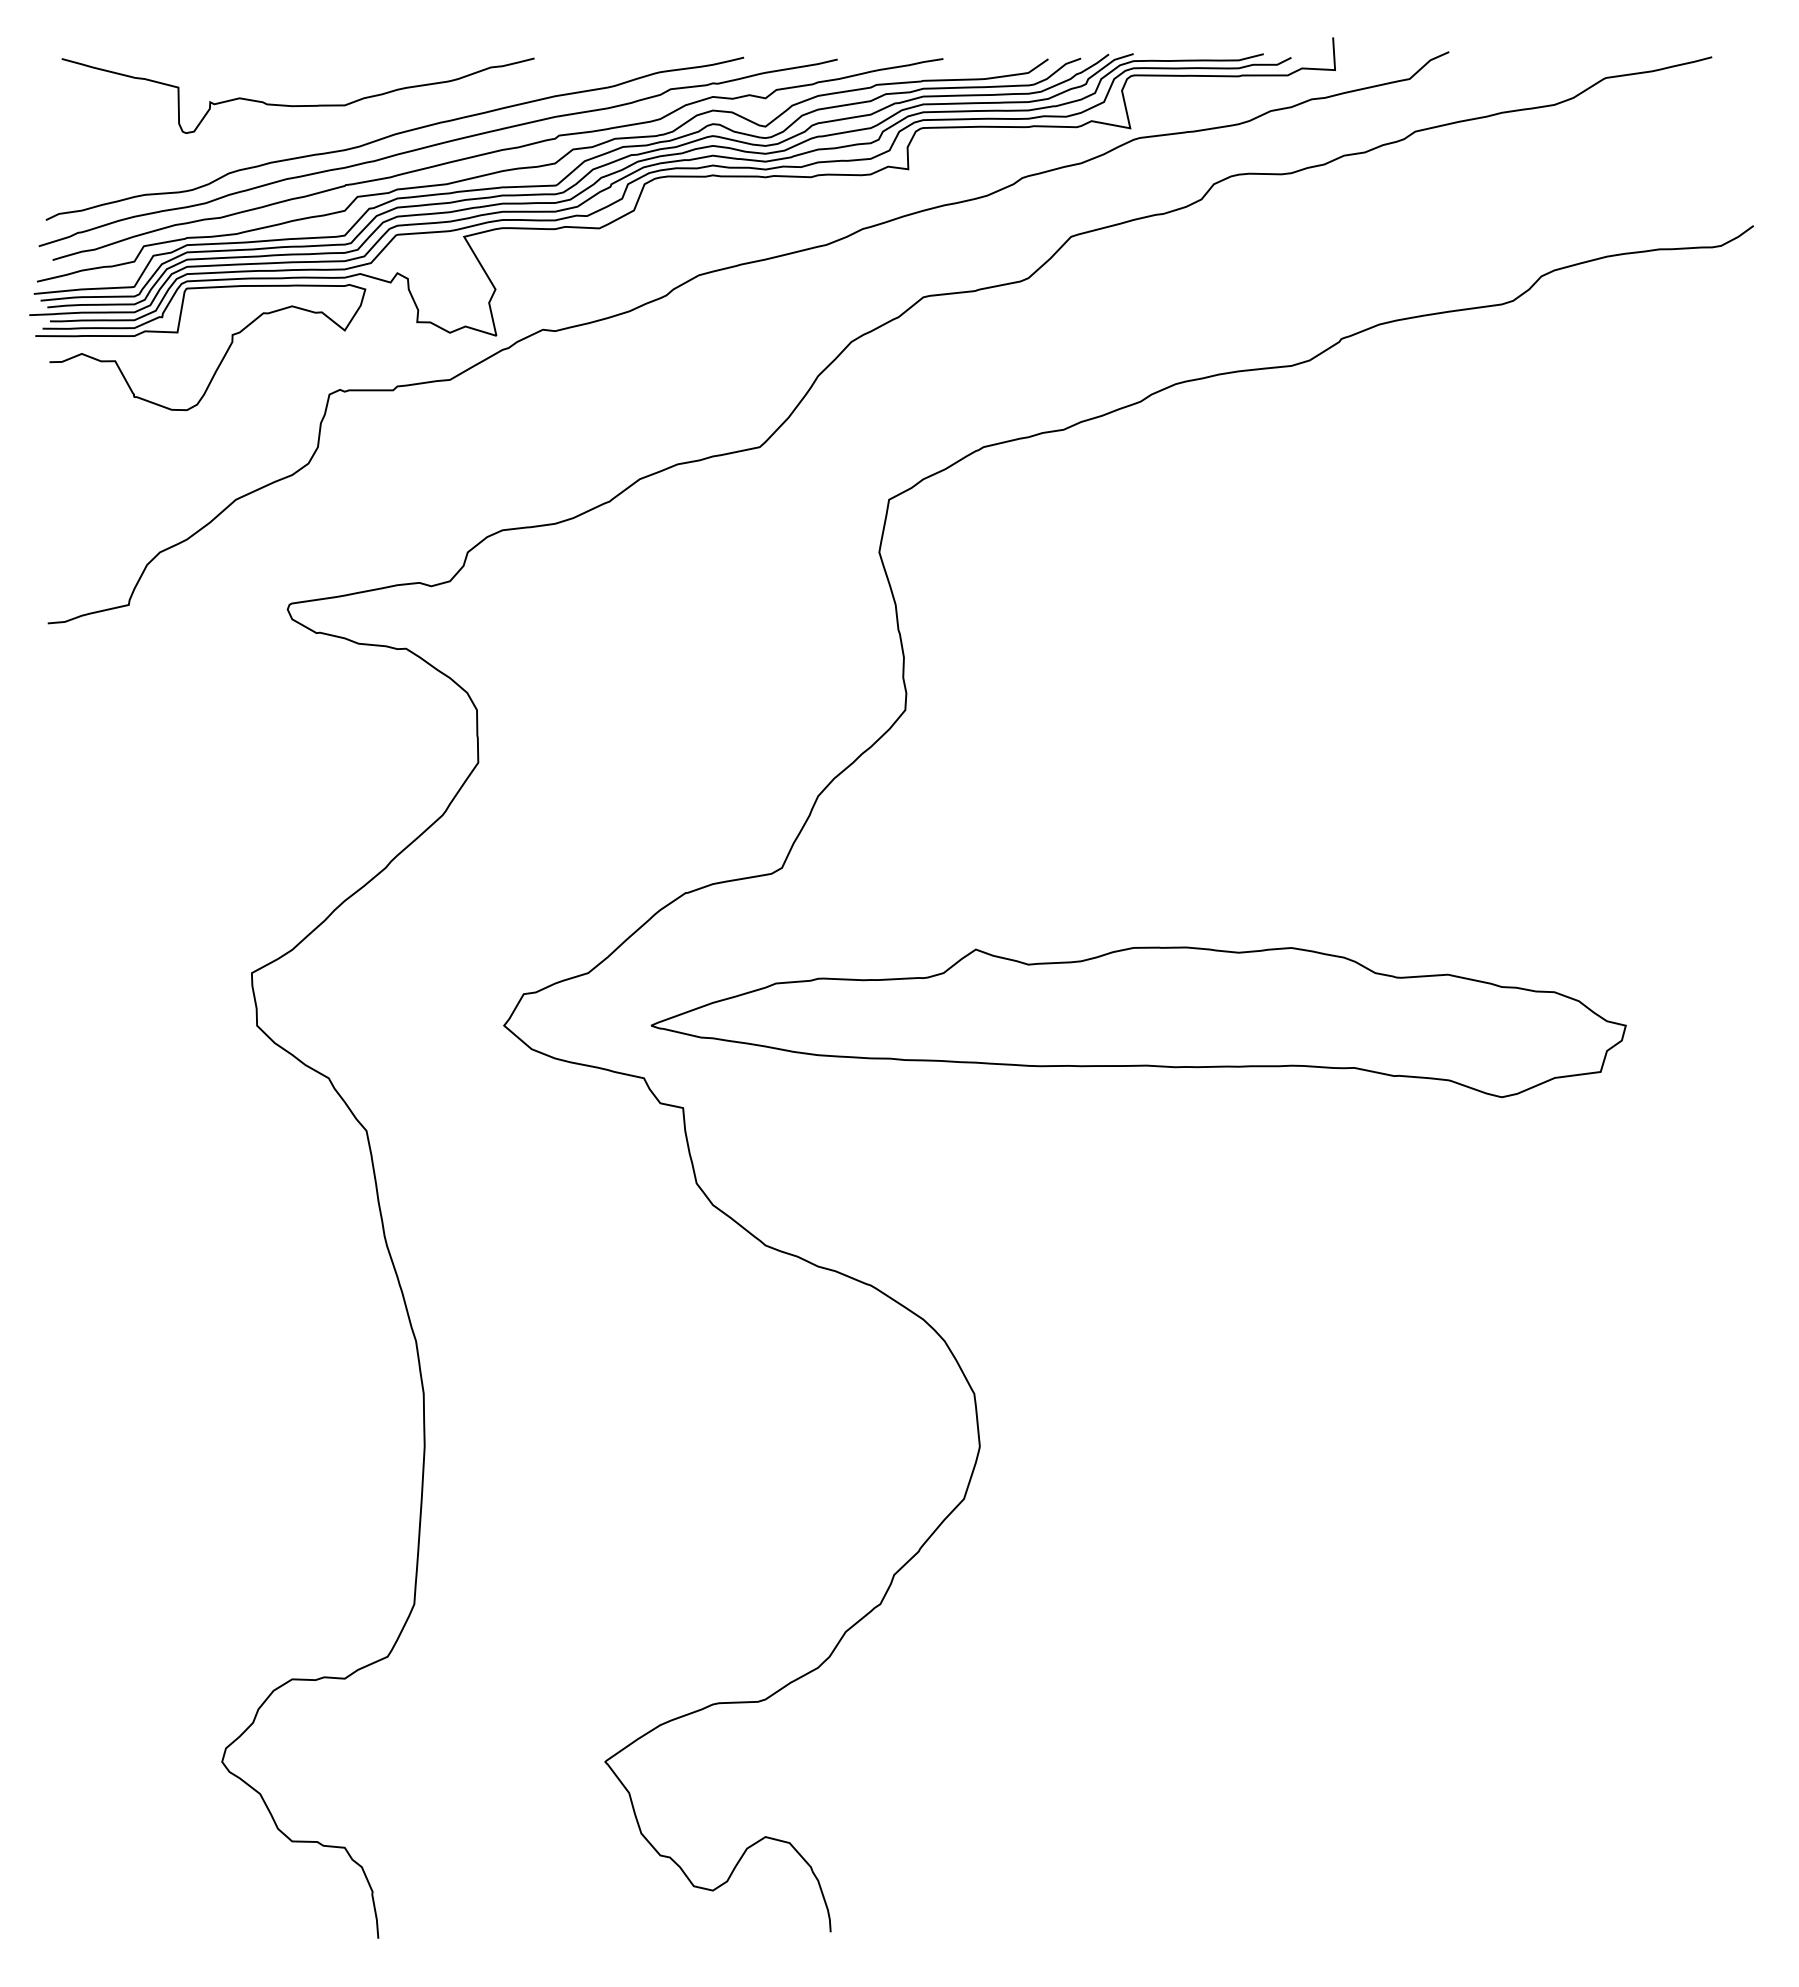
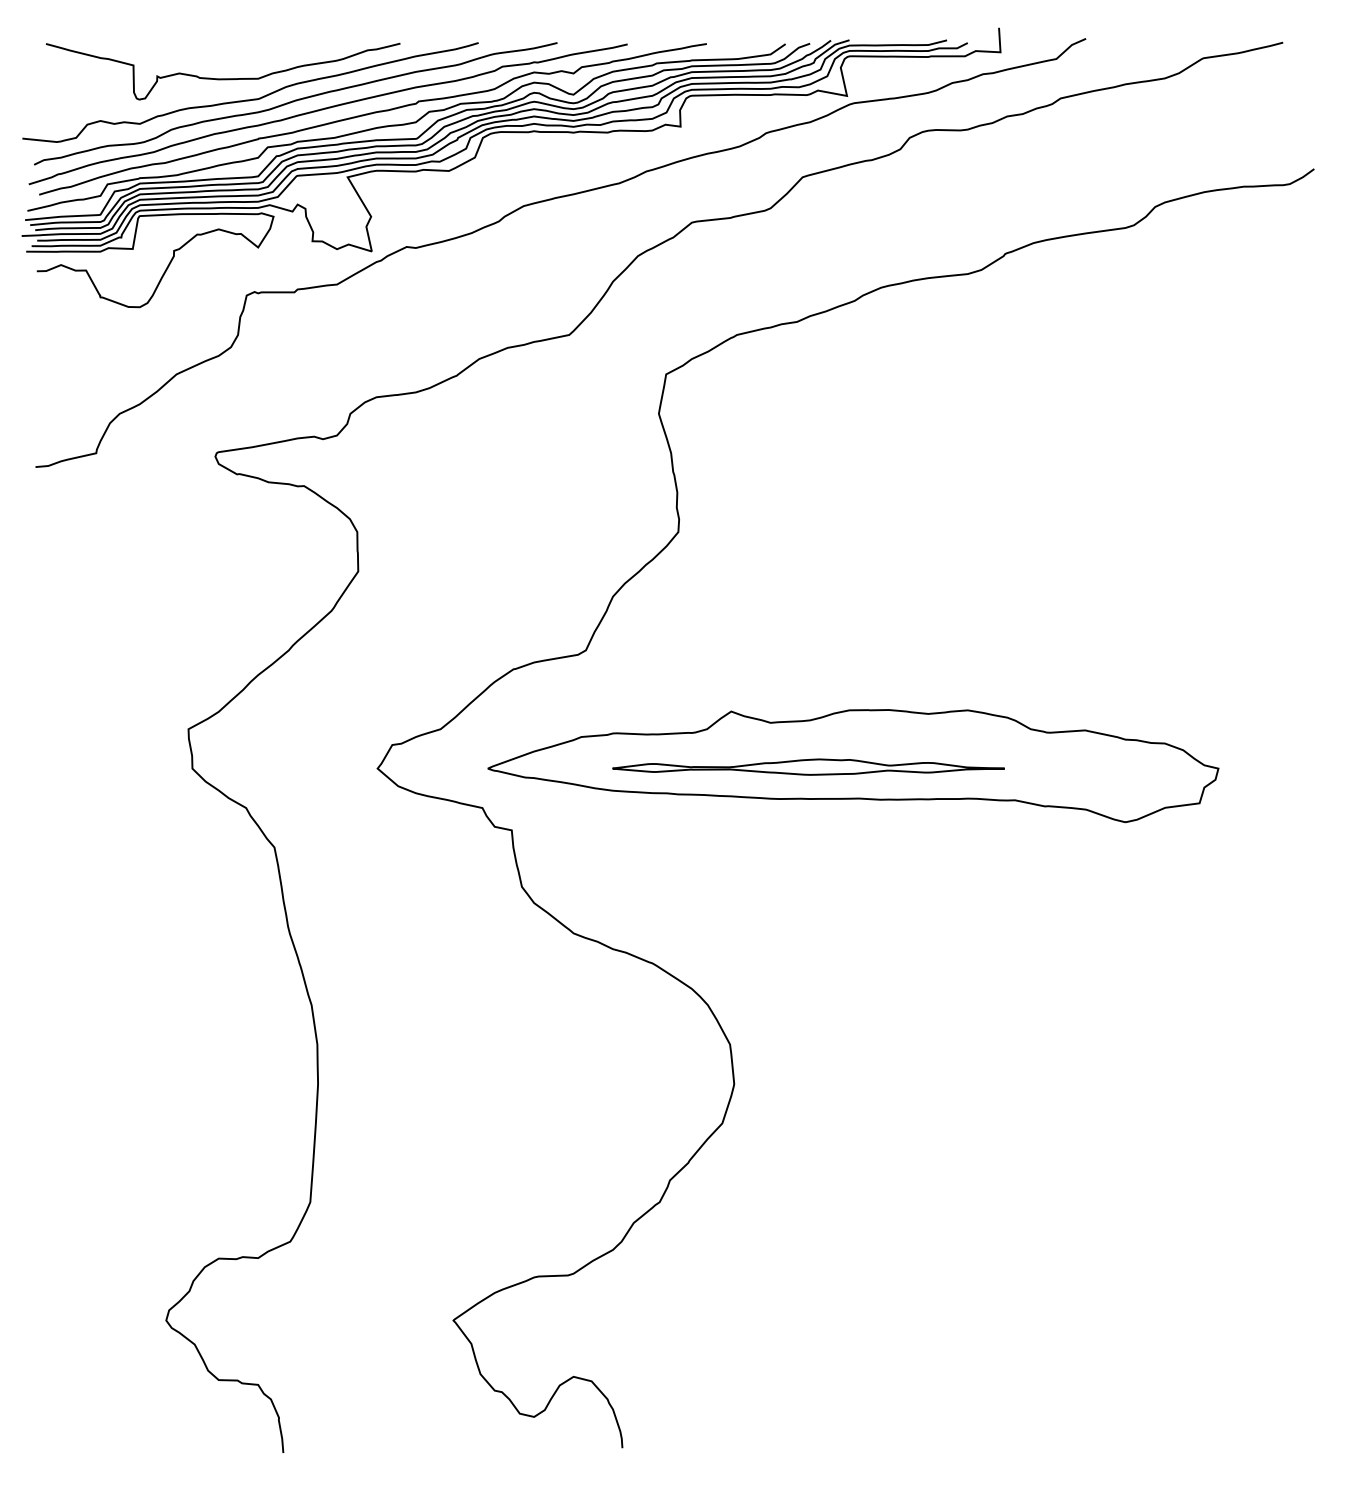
curve: (335, 132) -> (251, 99), added
part: (1078, 1023) -> (808, 766), added

